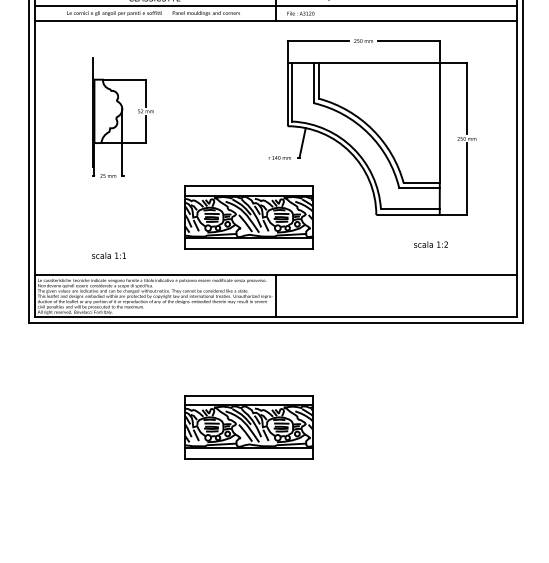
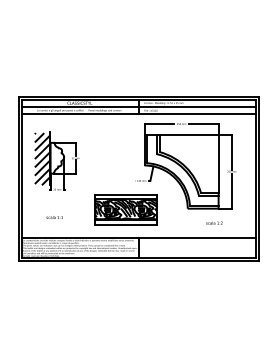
hatch: (75, 113) -> (41, 159), added
text: (108, 255) -> (54, 217), moved
part: (248, 426) -> (125, 311), removed

